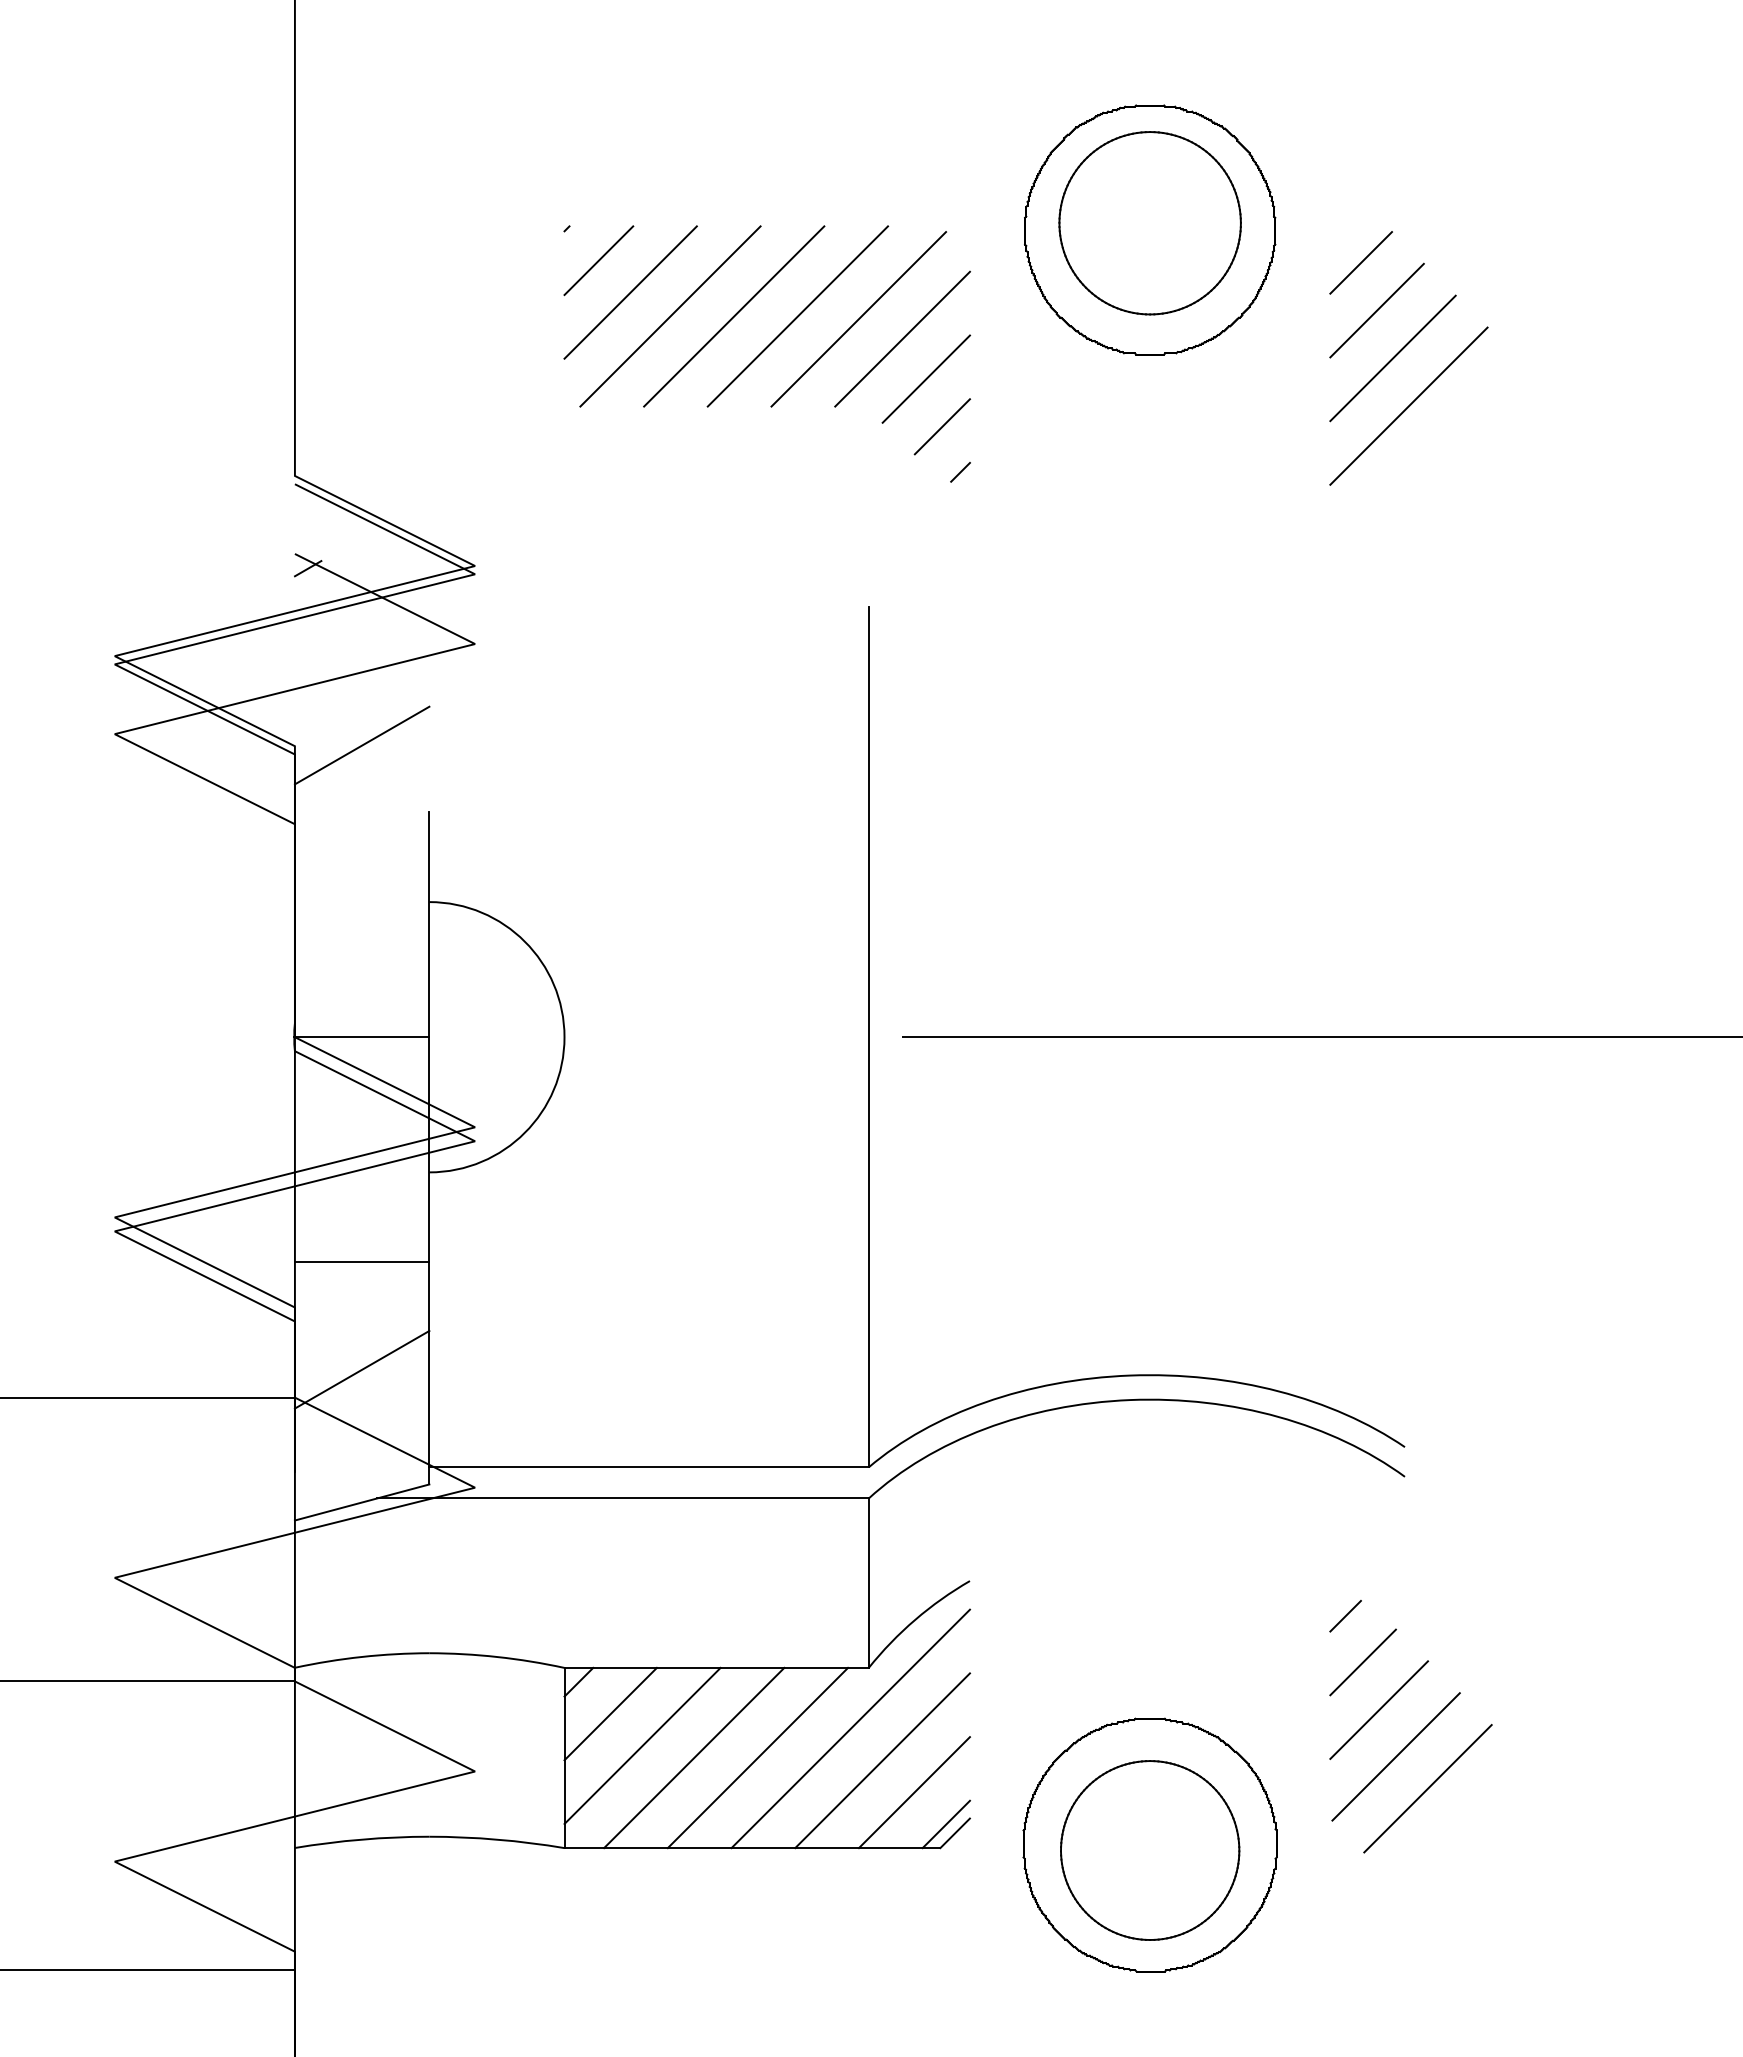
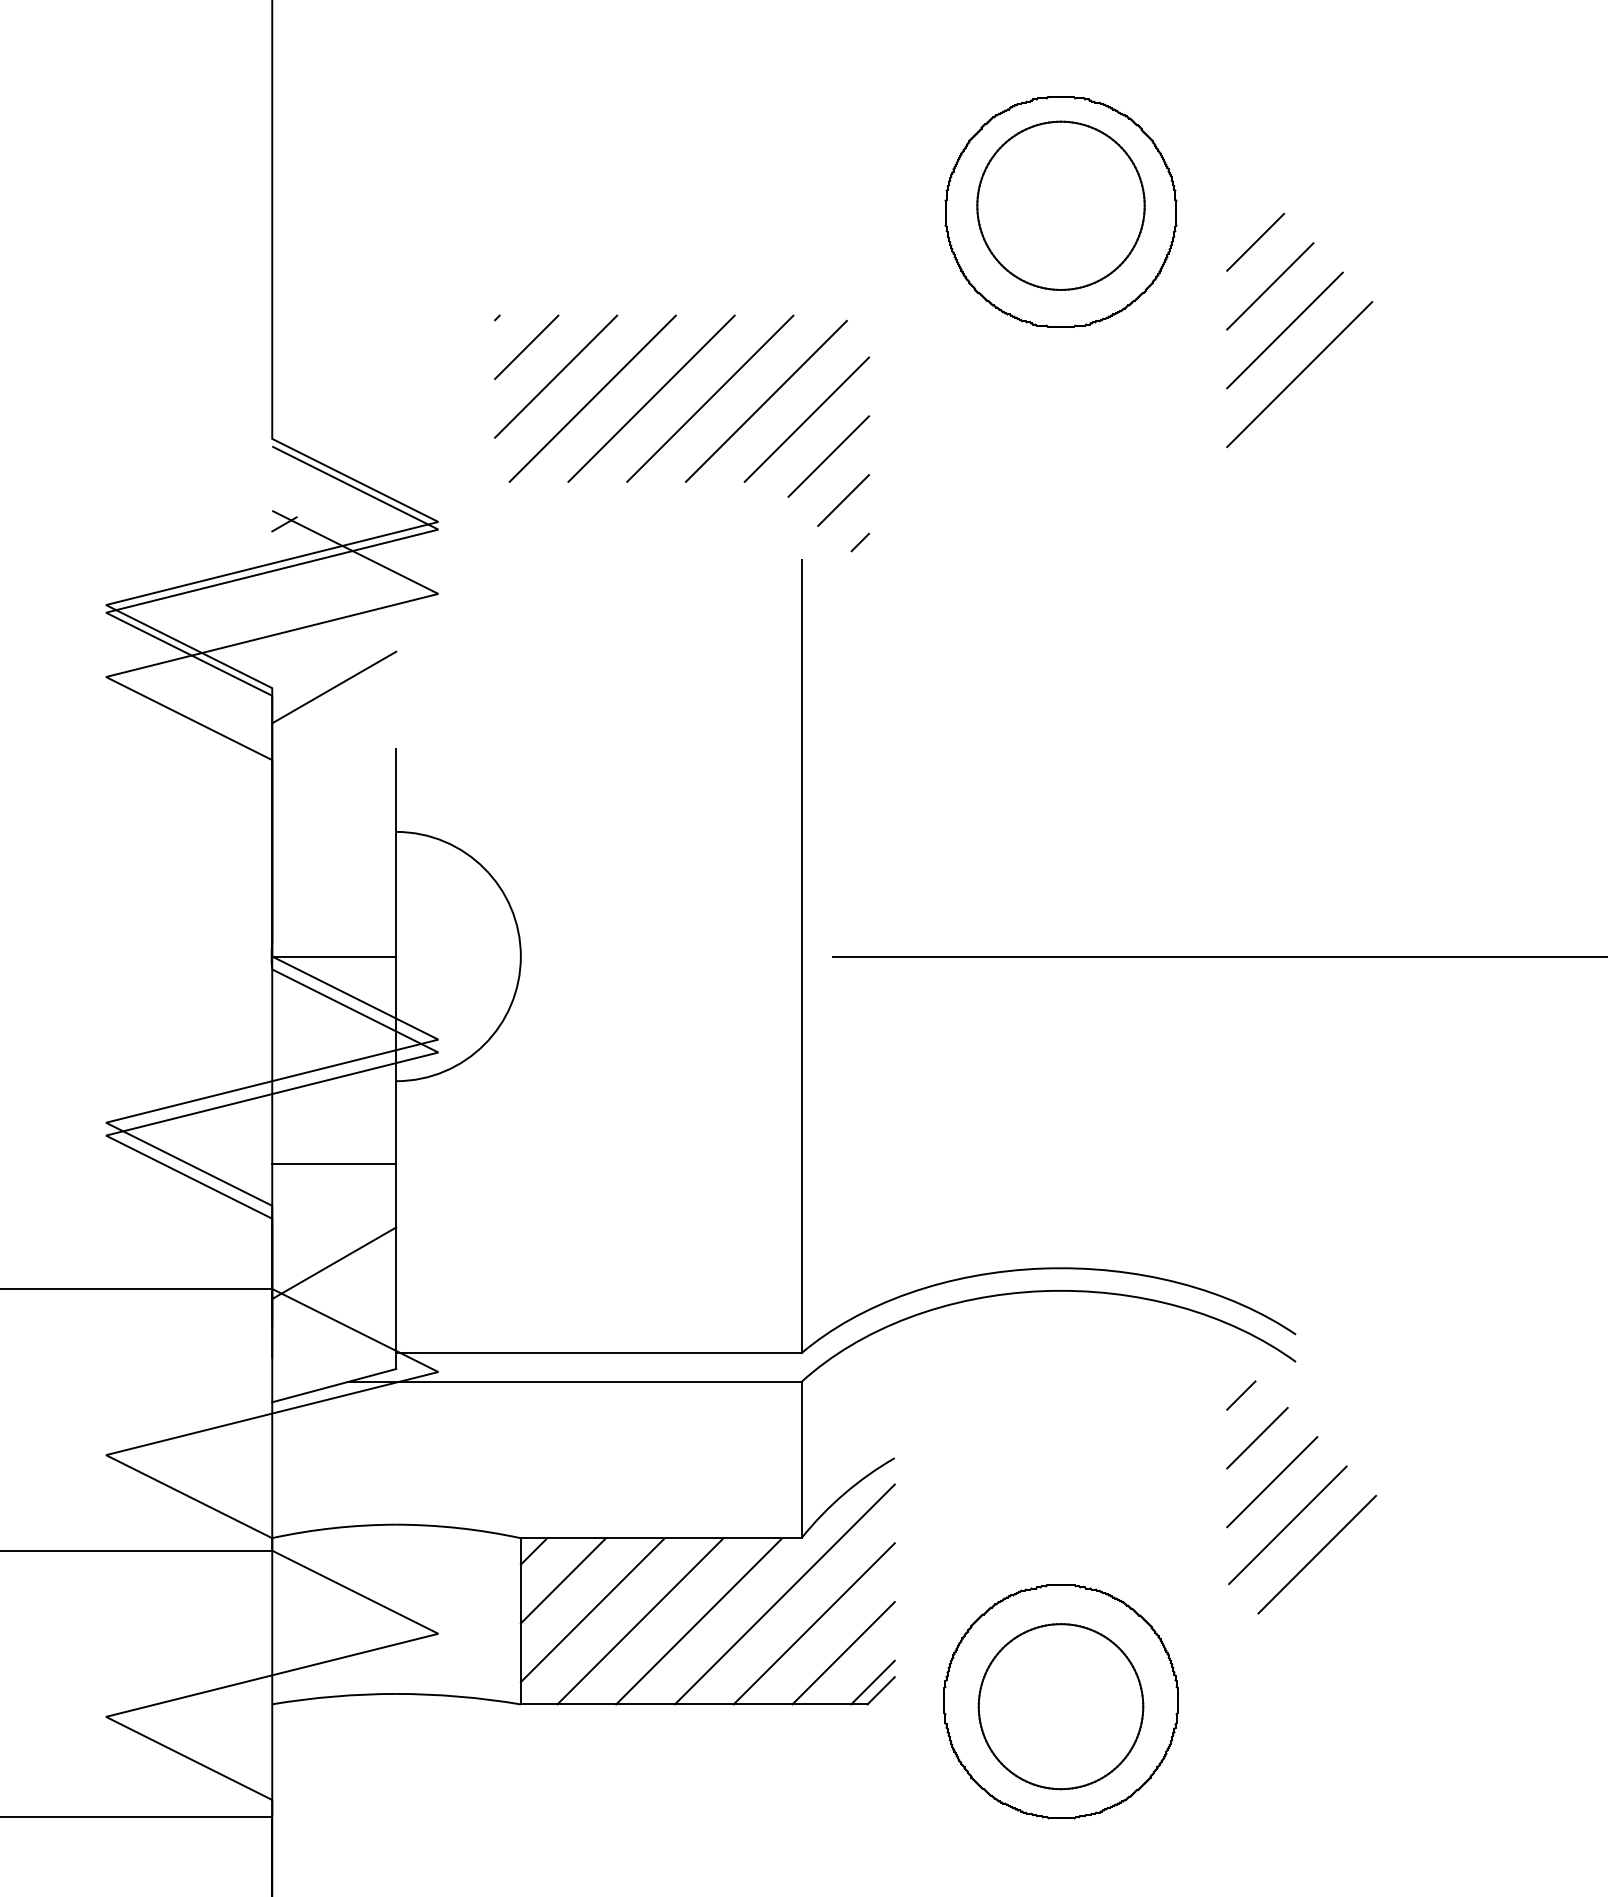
part: (767, 353) -> (682, 432), moved
part: (1418, 1733) -> (1308, 1503), moved

